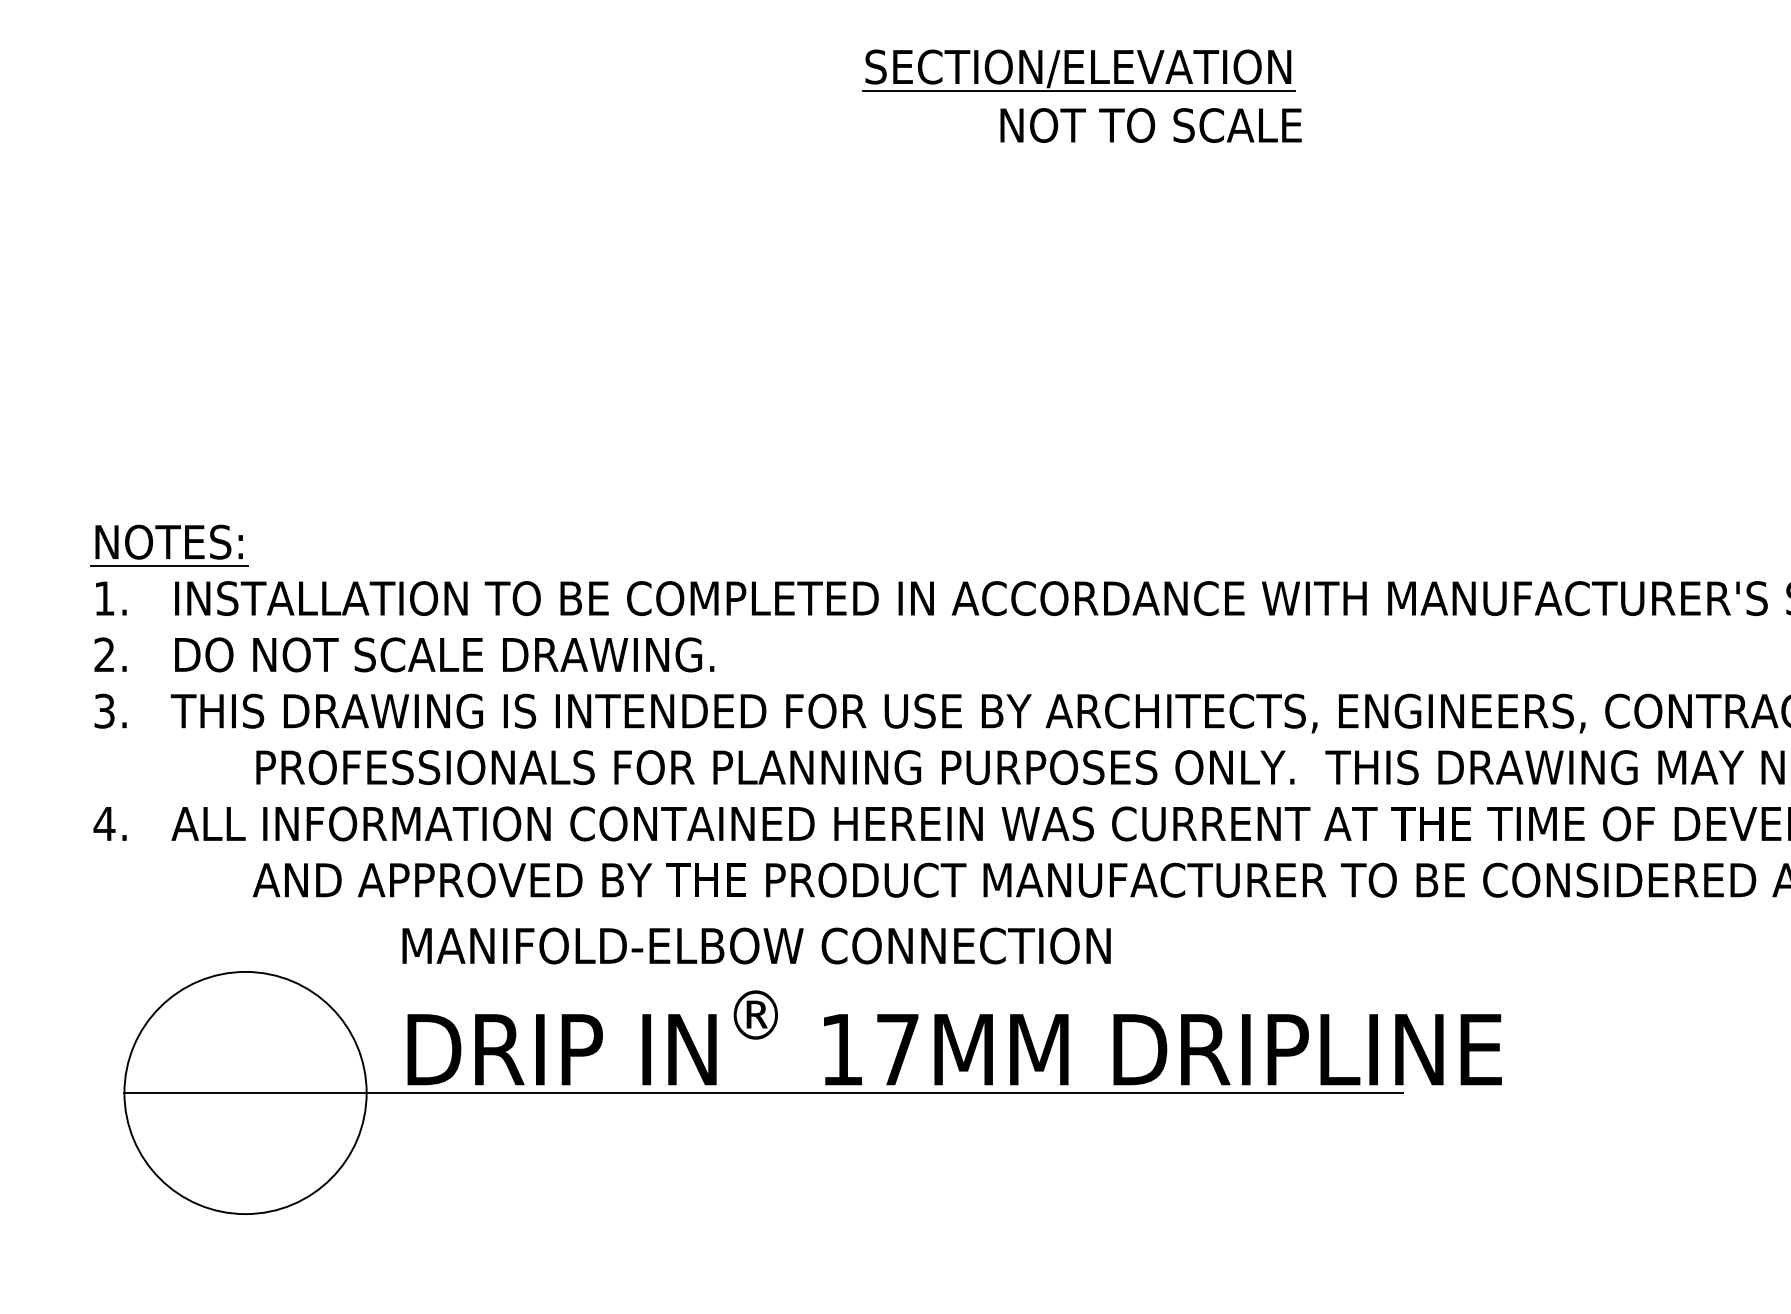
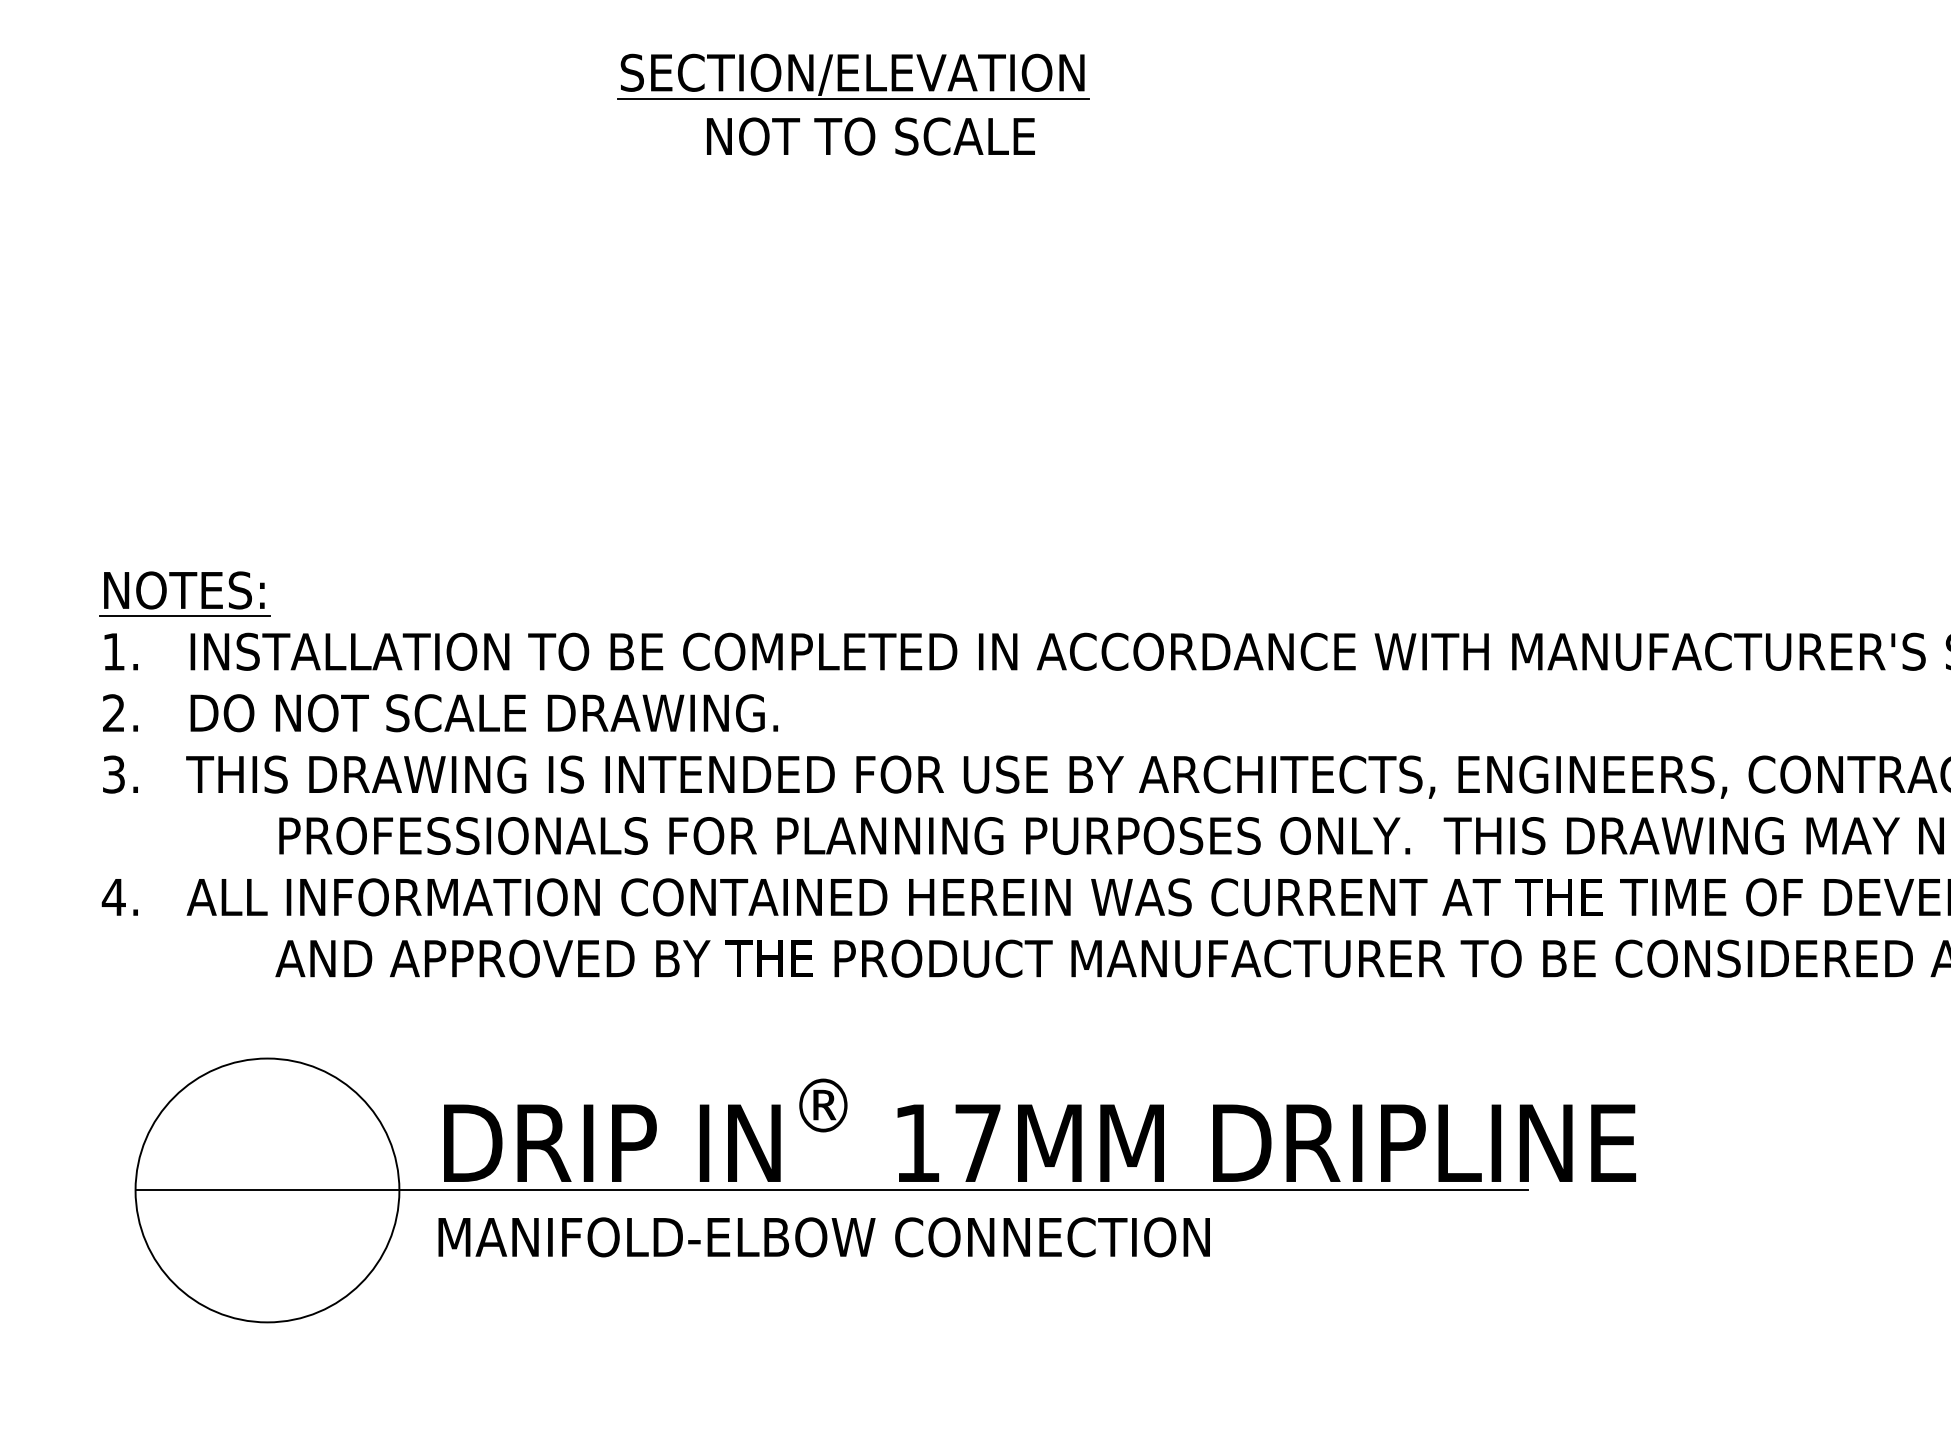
part: (1079, 70) -> (853, 76), moved
text: (1150, 125) -> (870, 136), moved
text: (755, 946) -> (823, 1237), moved

